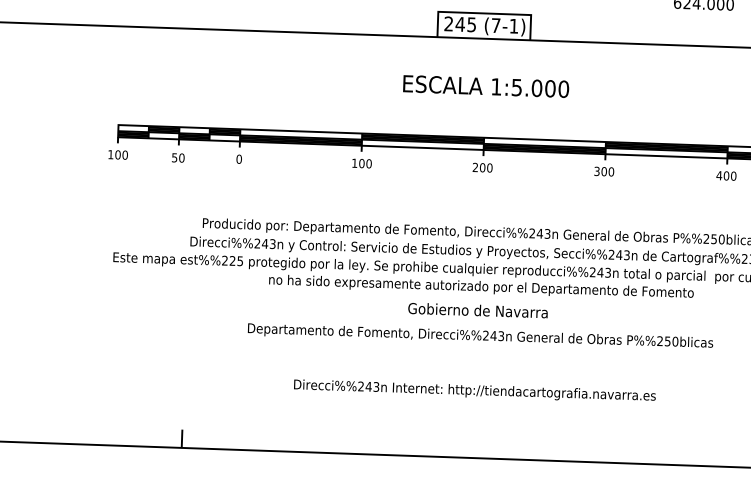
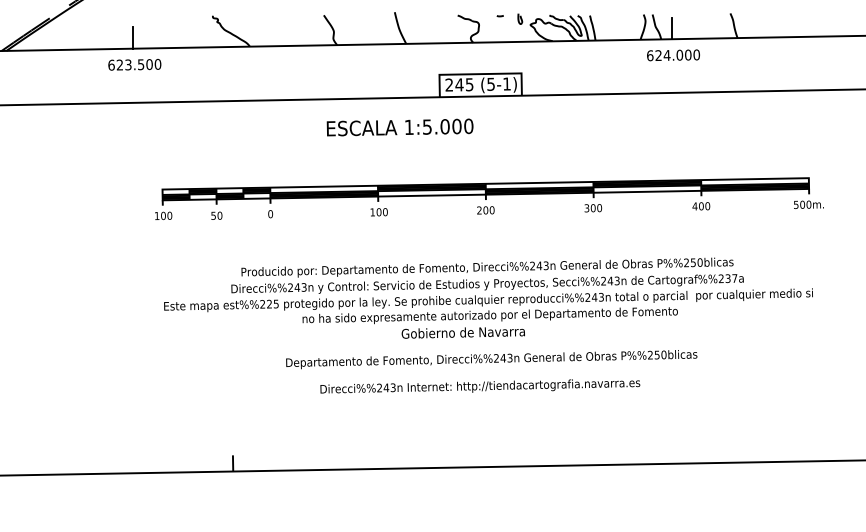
text: (495, 24) -> (490, 83), (7-1) -> (5-1)
text: (485, 86) -> (399, 127), moved
text: (477, 310) -> (462, 332), moved
text: (475, 390) -> (480, 386), moved

